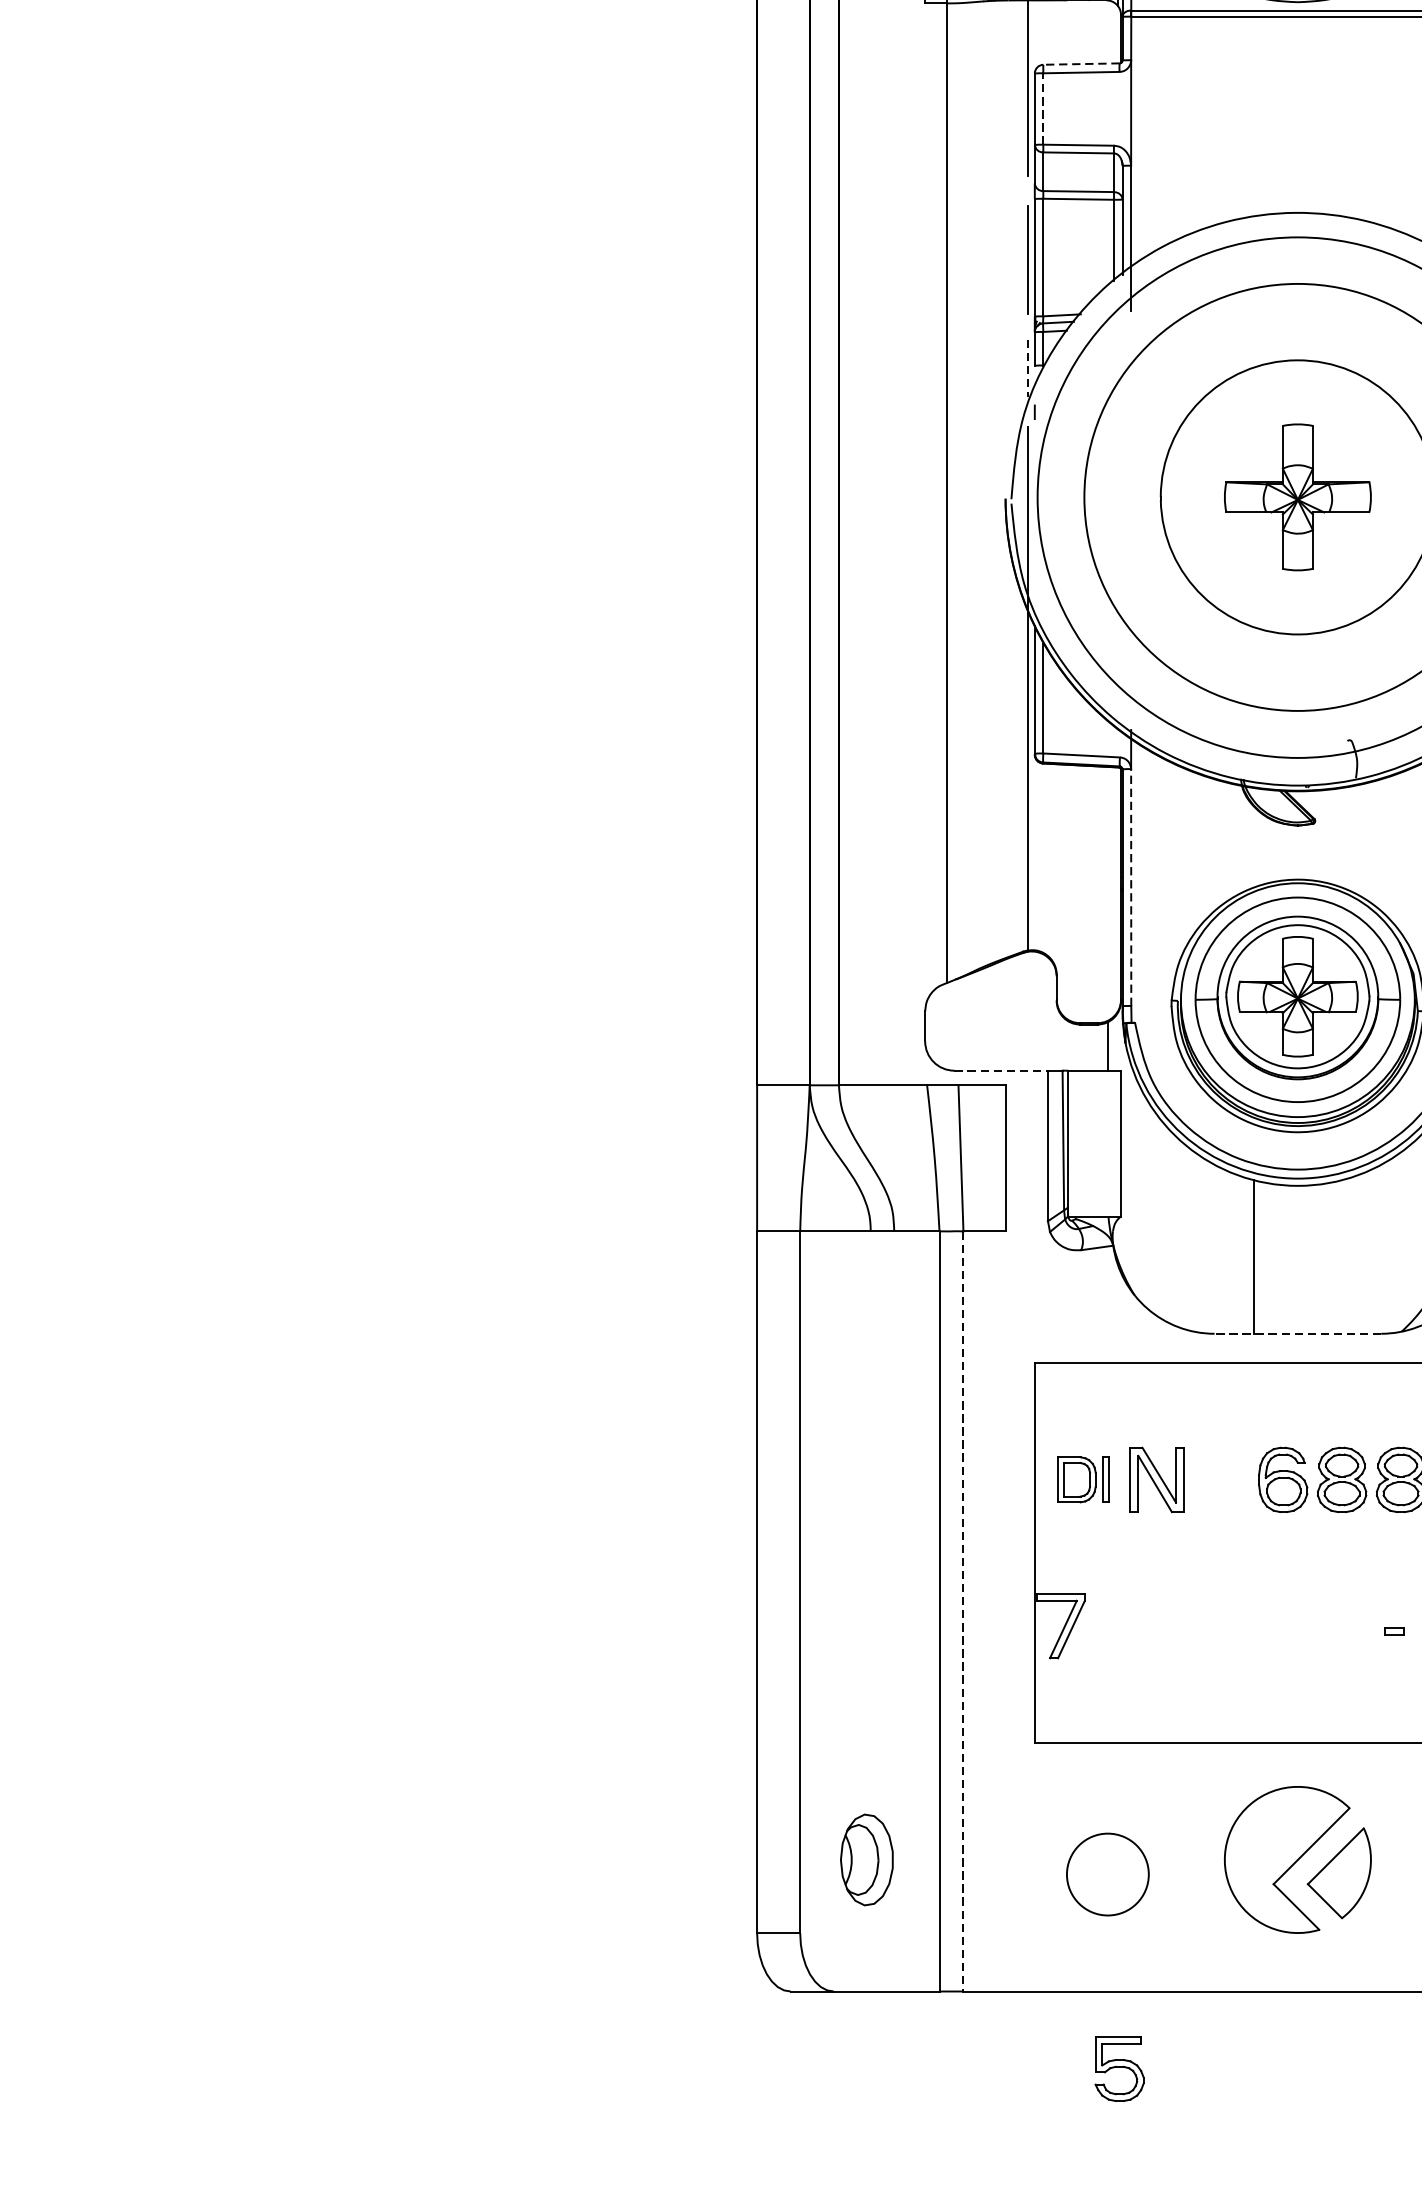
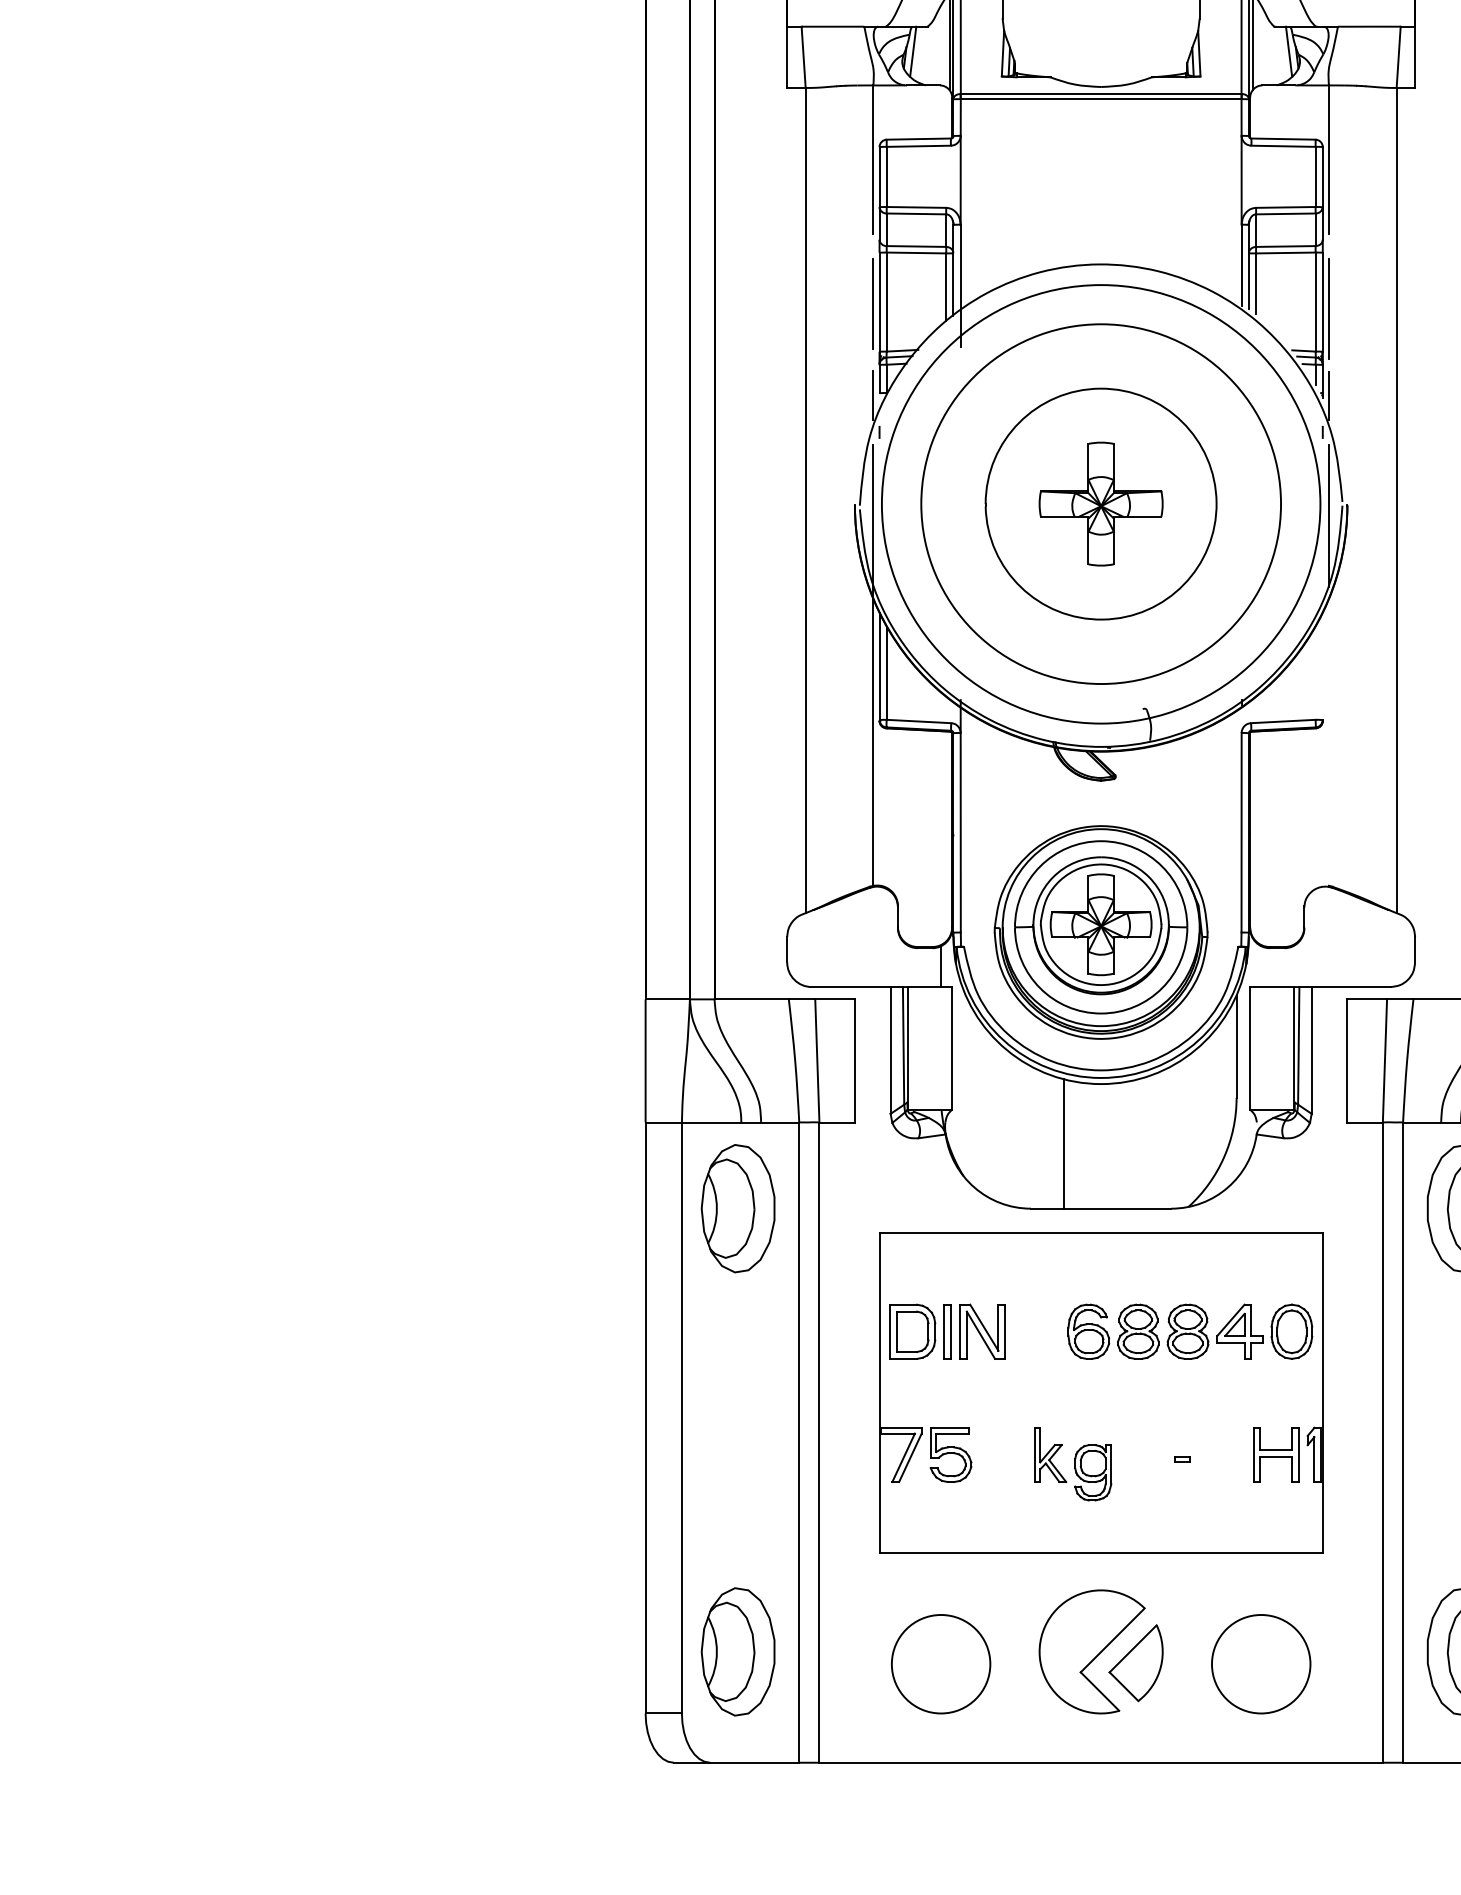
line: (1081, 64) -> (918, 139), dashed -> solid
line: (1043, 108) -> (886, 176), dashed -> solid
line: (1027, 369) -> (873, 396), dashed -> solid
line: (1130, 887) -> (960, 832), dashed -> solid
line: (1001, 1071) -> (851, 987), dashed -> solid
part: (866, 1333) -> (737, 1208), added
line: (1297, 1333) -> (1100, 1208), dashed -> solid
part: (1083, 1479) -> (920, 1331), size x1.43
line: (963, 1612) -> (819, 1443), dashed -> solid
part: (1265, 1637) -> (1073, 1464), added
part: (866, 1859) -> (737, 1651), size x1.67
circle: (1107, 1873) -> (940, 1663), size x1.43
part: (1119, 2068) -> (950, 1454), moved

